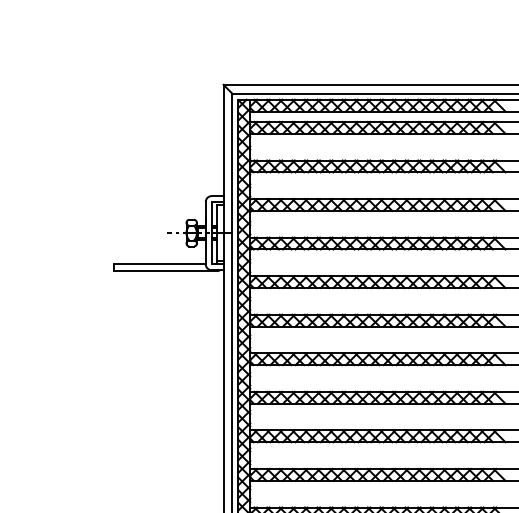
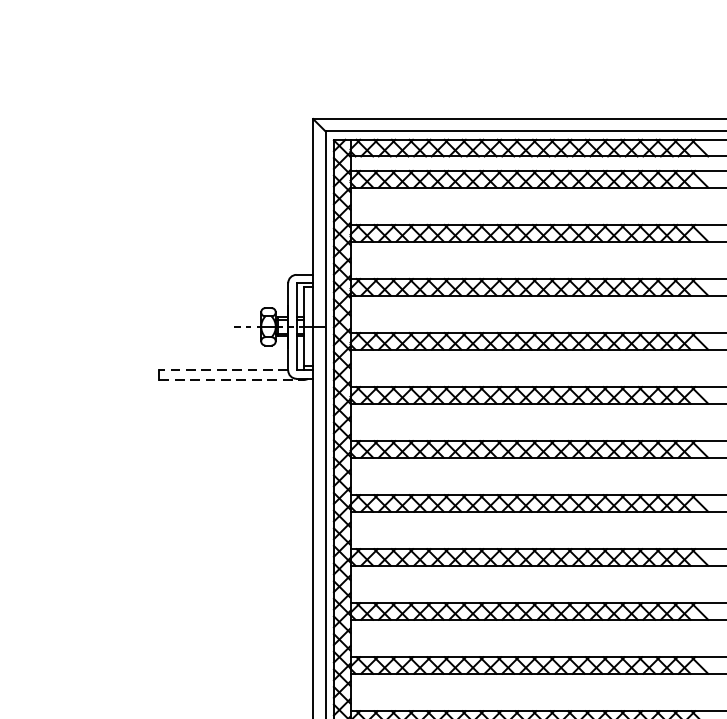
line: (159, 264) -> (223, 370), solid -> dashed
line: (165, 271) -> (231, 380), solid -> dashed

